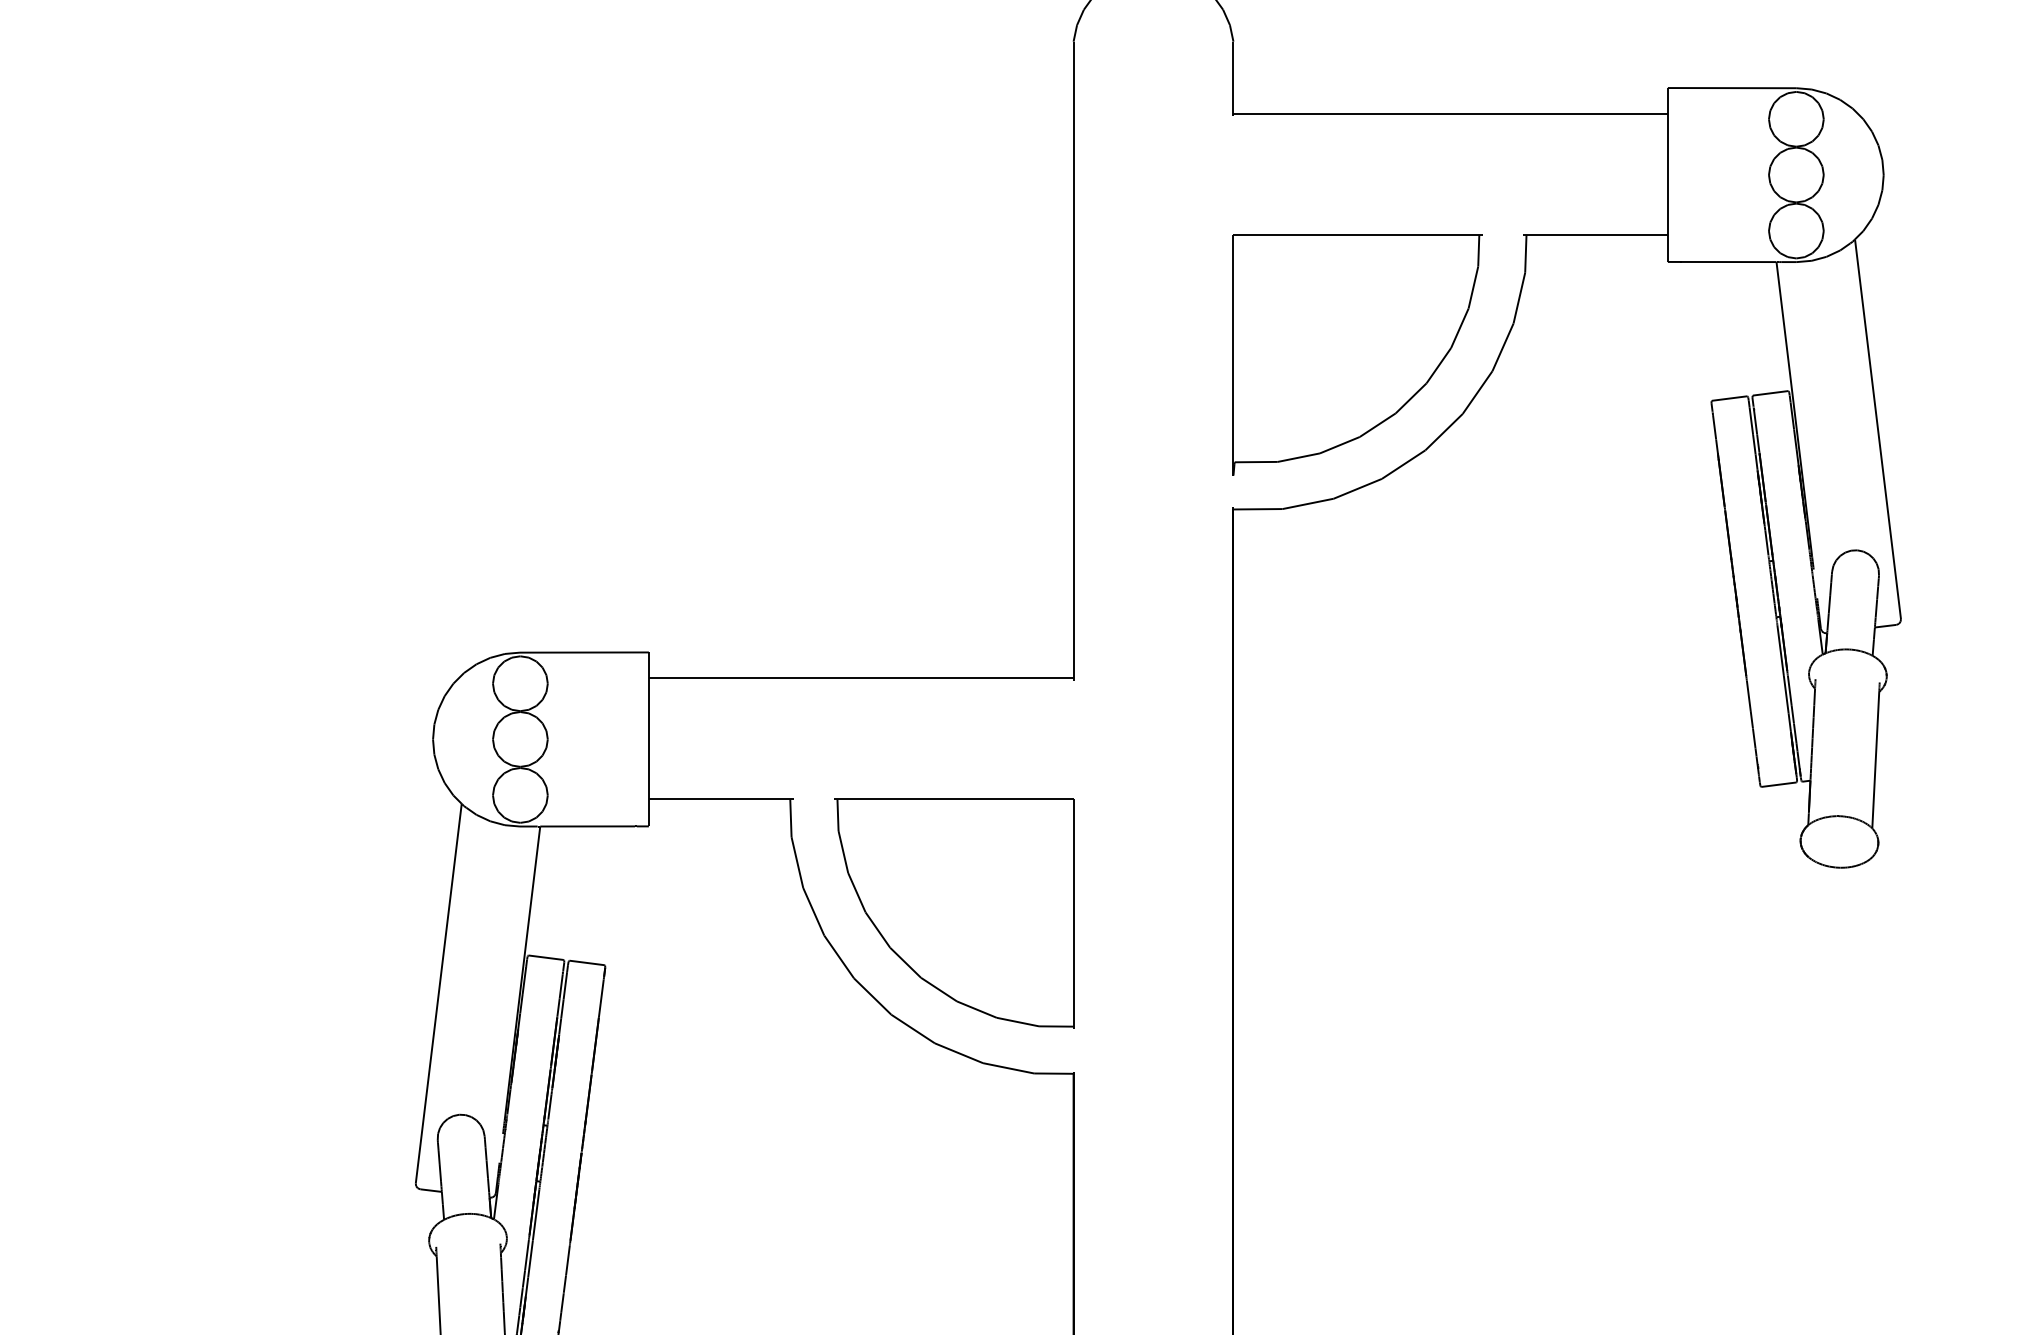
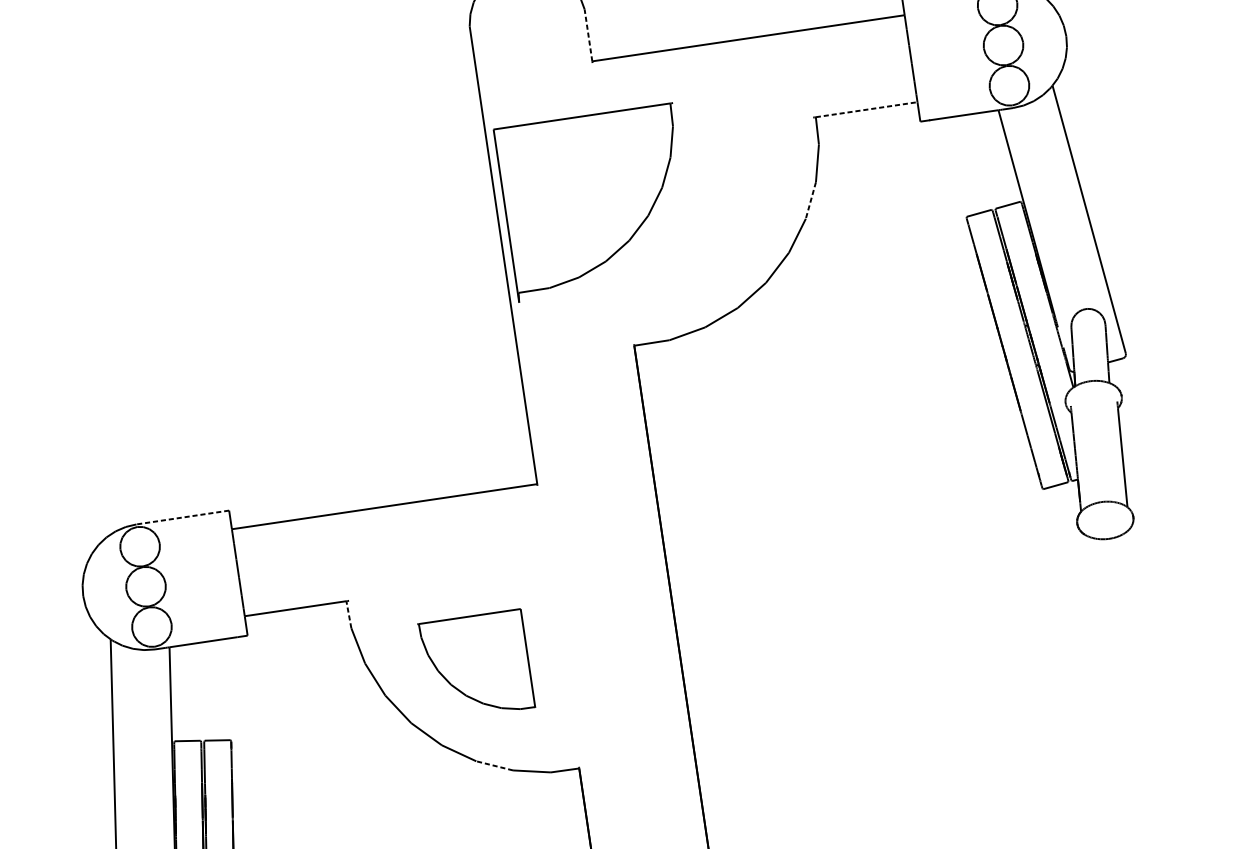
line: (1233, 77) -> (588, 35), solid -> dashed
line: (1597, 234) -> (866, 109), solid -> dashed
line: (1502, 347) -> (810, 200), solid -> dashed
part: (1357, 354) -> (595, 202), moved
line: (583, 652) -> (182, 517), solid -> dashed
line: (790, 818) -> (348, 614), solid -> dashed
part: (954, 913) -> (476, 665), size x0.6
line: (958, 1053) -> (494, 766), solid -> dashed

